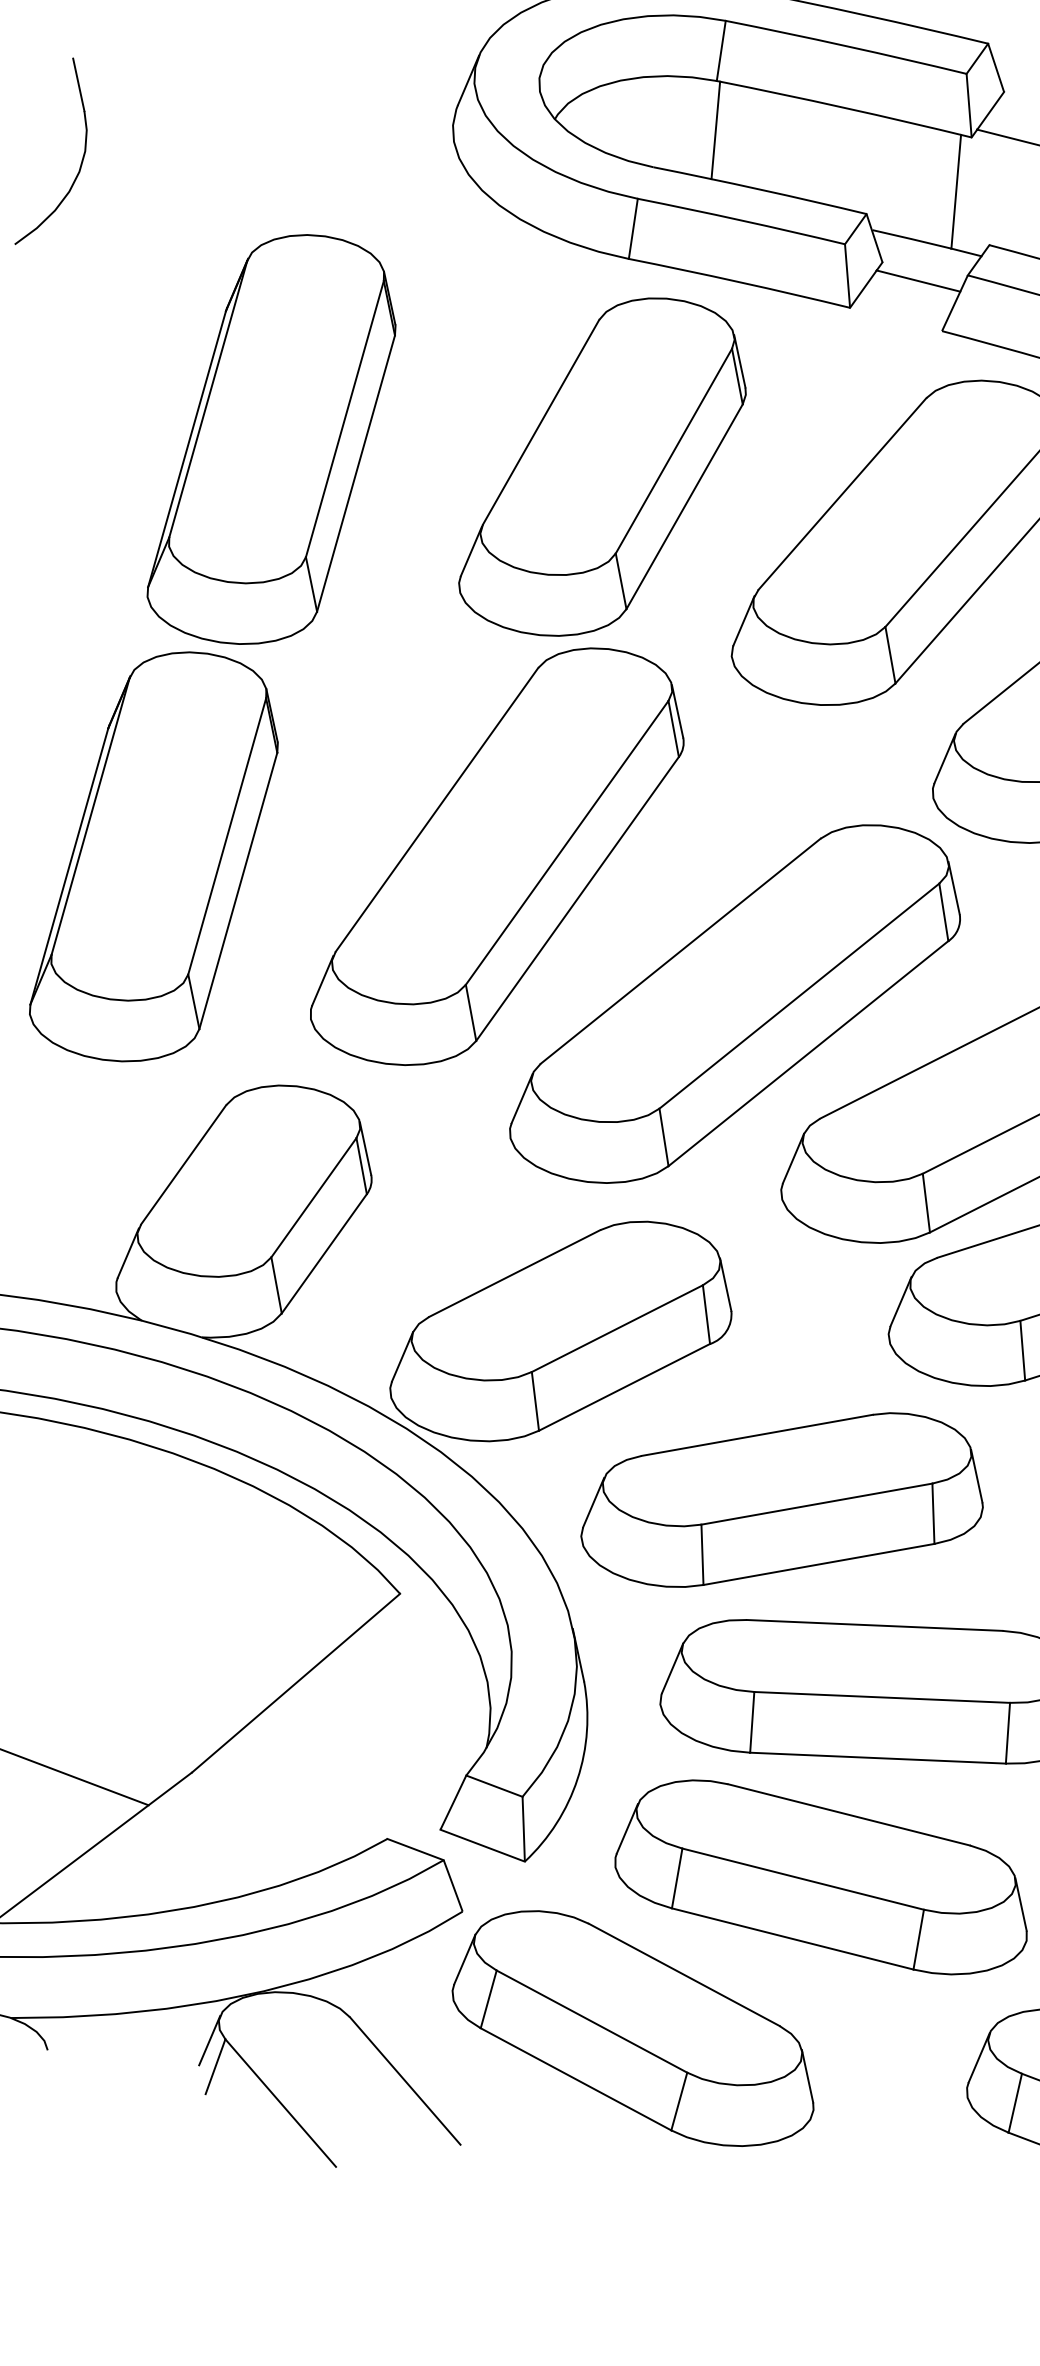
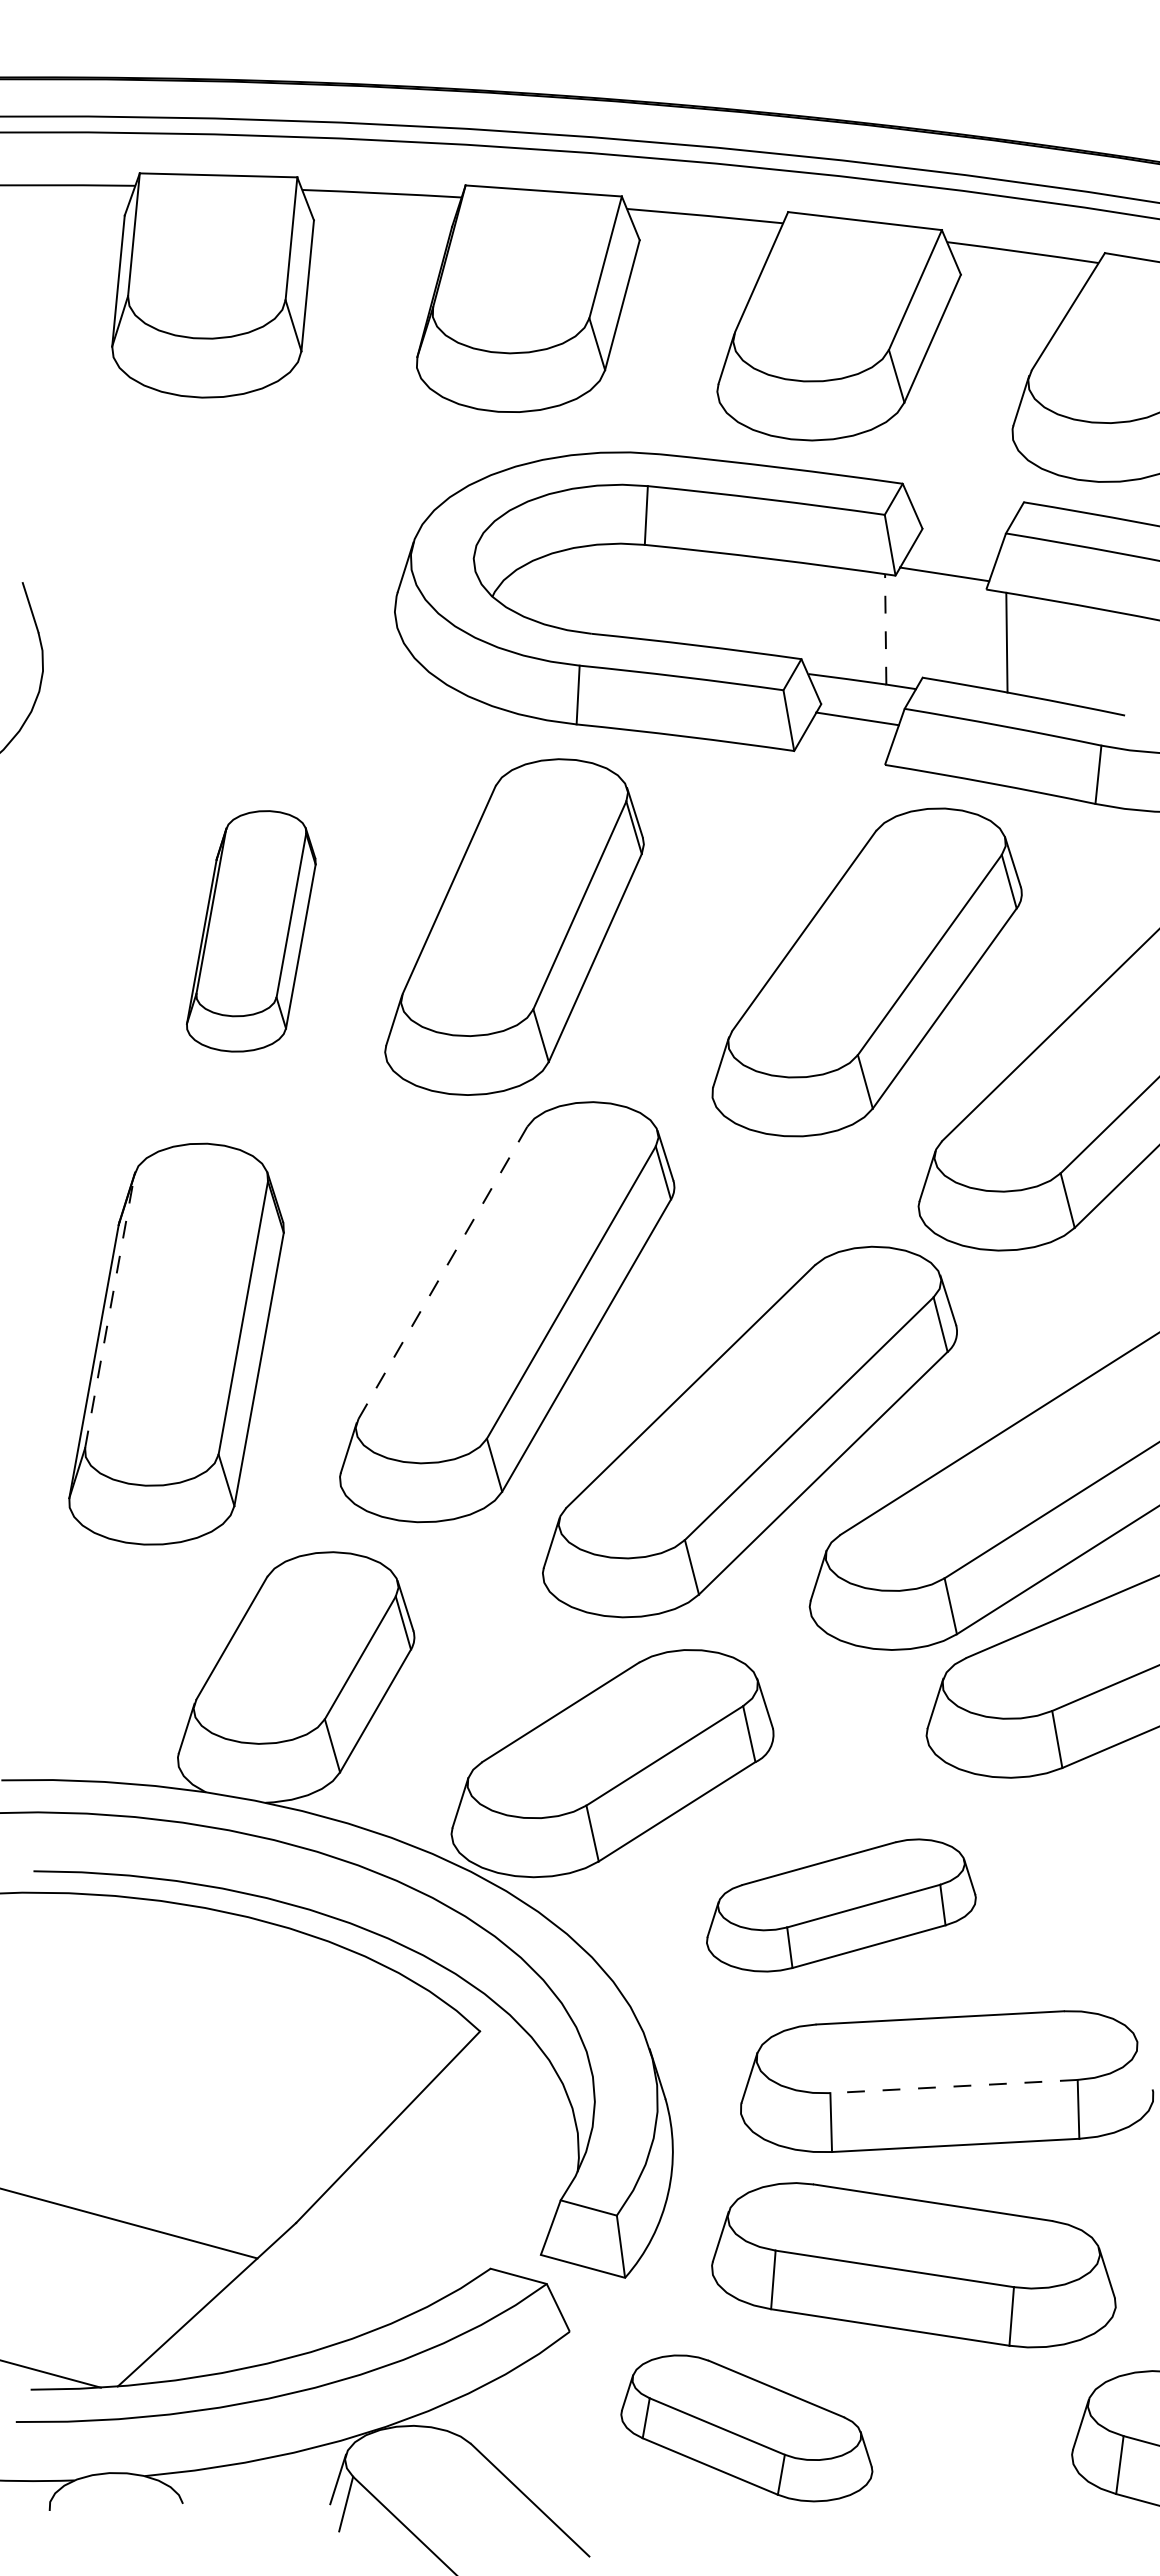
line: (715, 130) -> (648, 592), removed
line: (956, 190) -> (885, 628), solid -> dashed
part: (273, 439) -> (251, 931), size x0.6
part: (604, 466) -> (514, 926), moved
line: (436, 809) -> (442, 1272), solid -> dashed
line: (90, 816) -> (109, 1311), solid -> dashed
part: (784, 1500) -> (841, 1905), size x0.7
line: (882, 1697) -> (954, 2086), solid -> dashed
part: (634, 2028) -> (746, 2428), size x0.7

